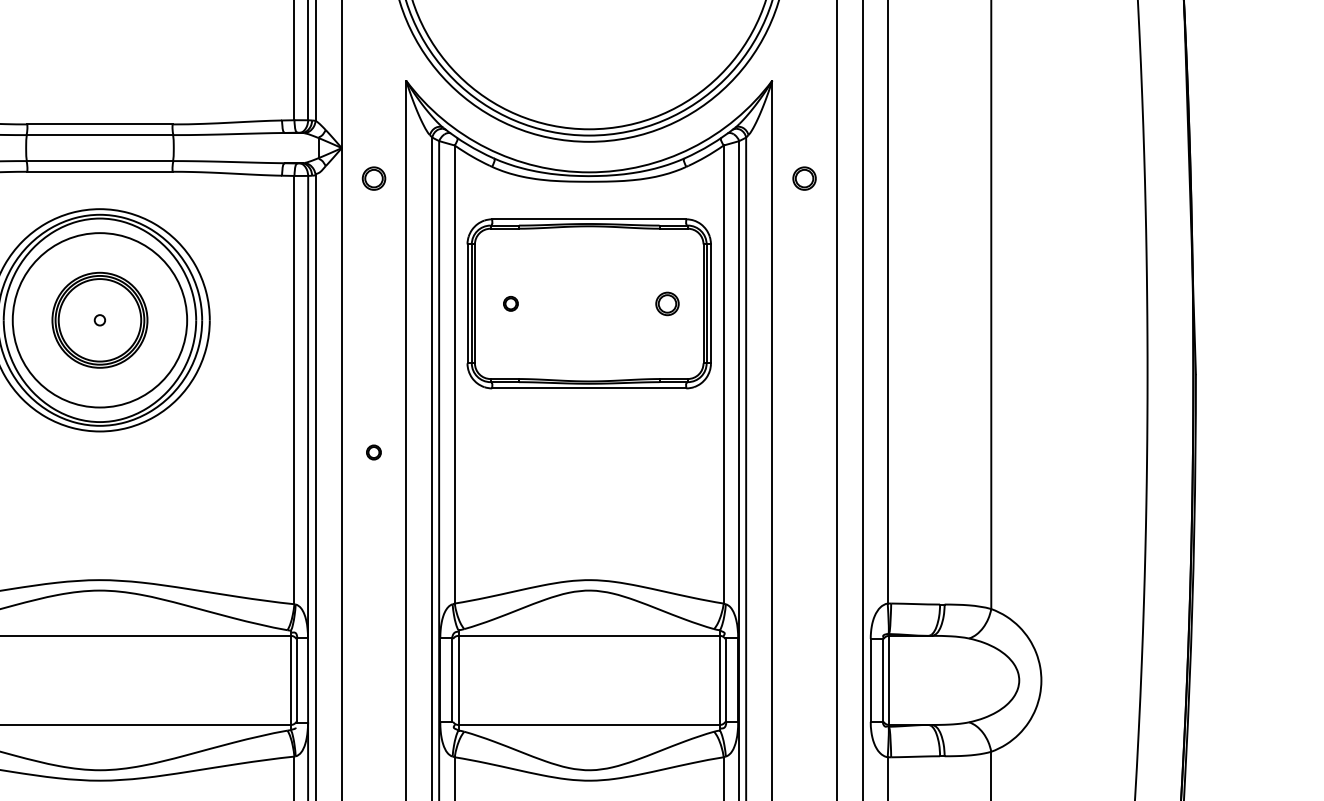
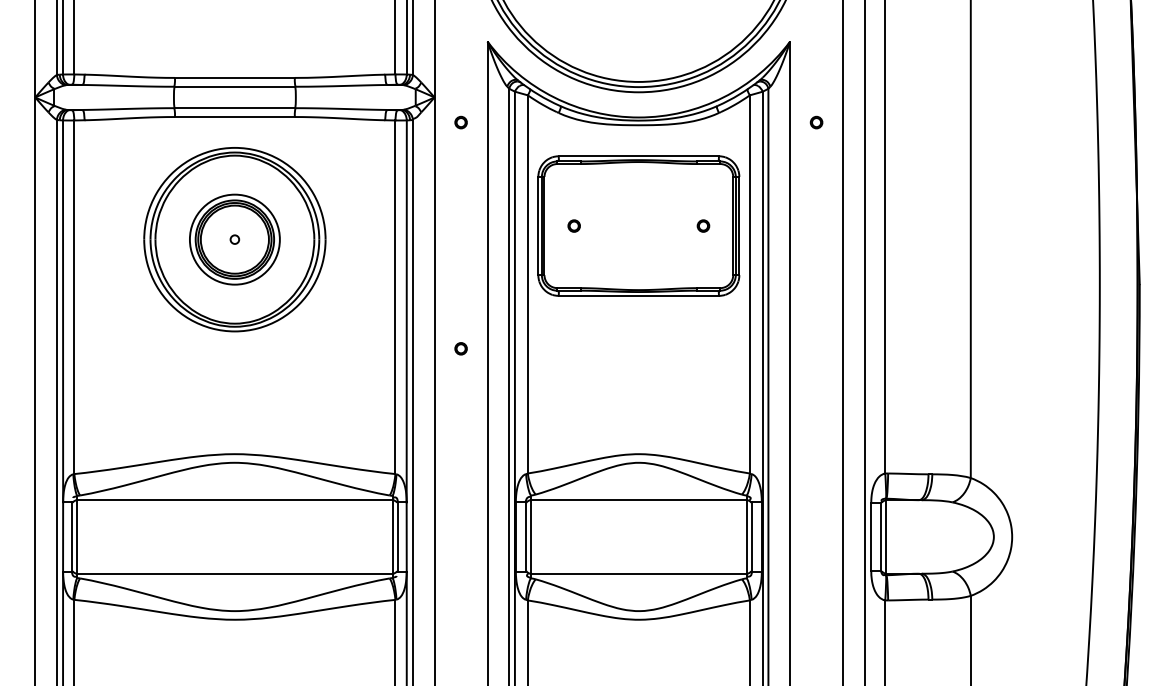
part: (373, 178) -> (460, 122), size x0.62
part: (804, 178) -> (816, 122), size x0.62
part: (667, 303) -> (703, 225), size x0.62
circle: (99, 320) -> (234, 239), size x0.62

